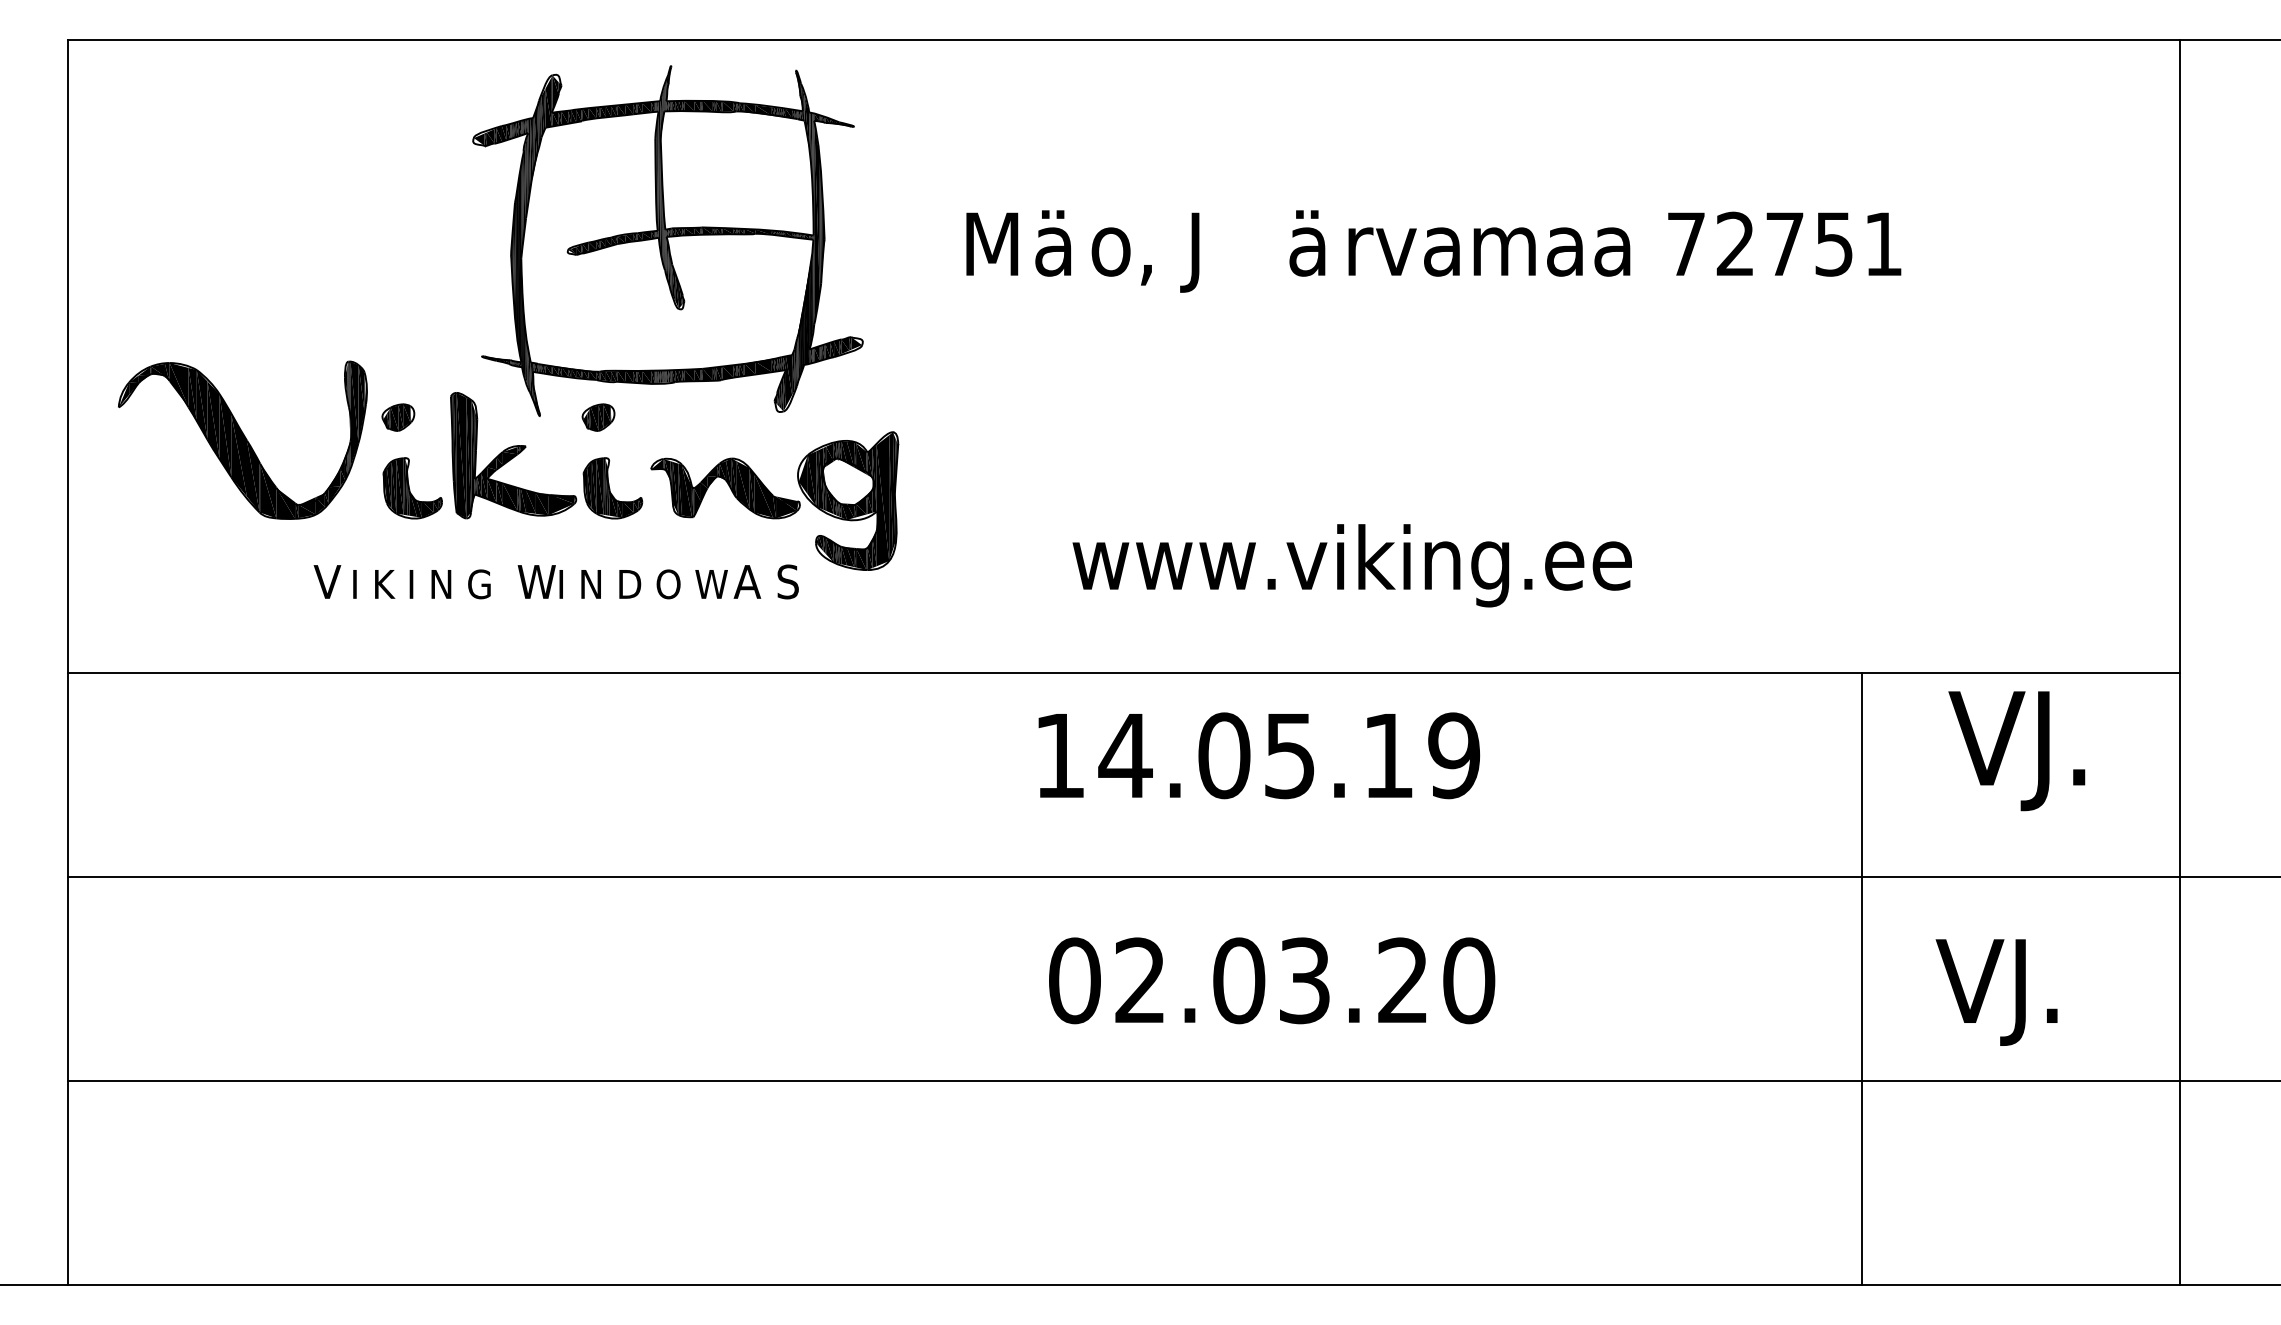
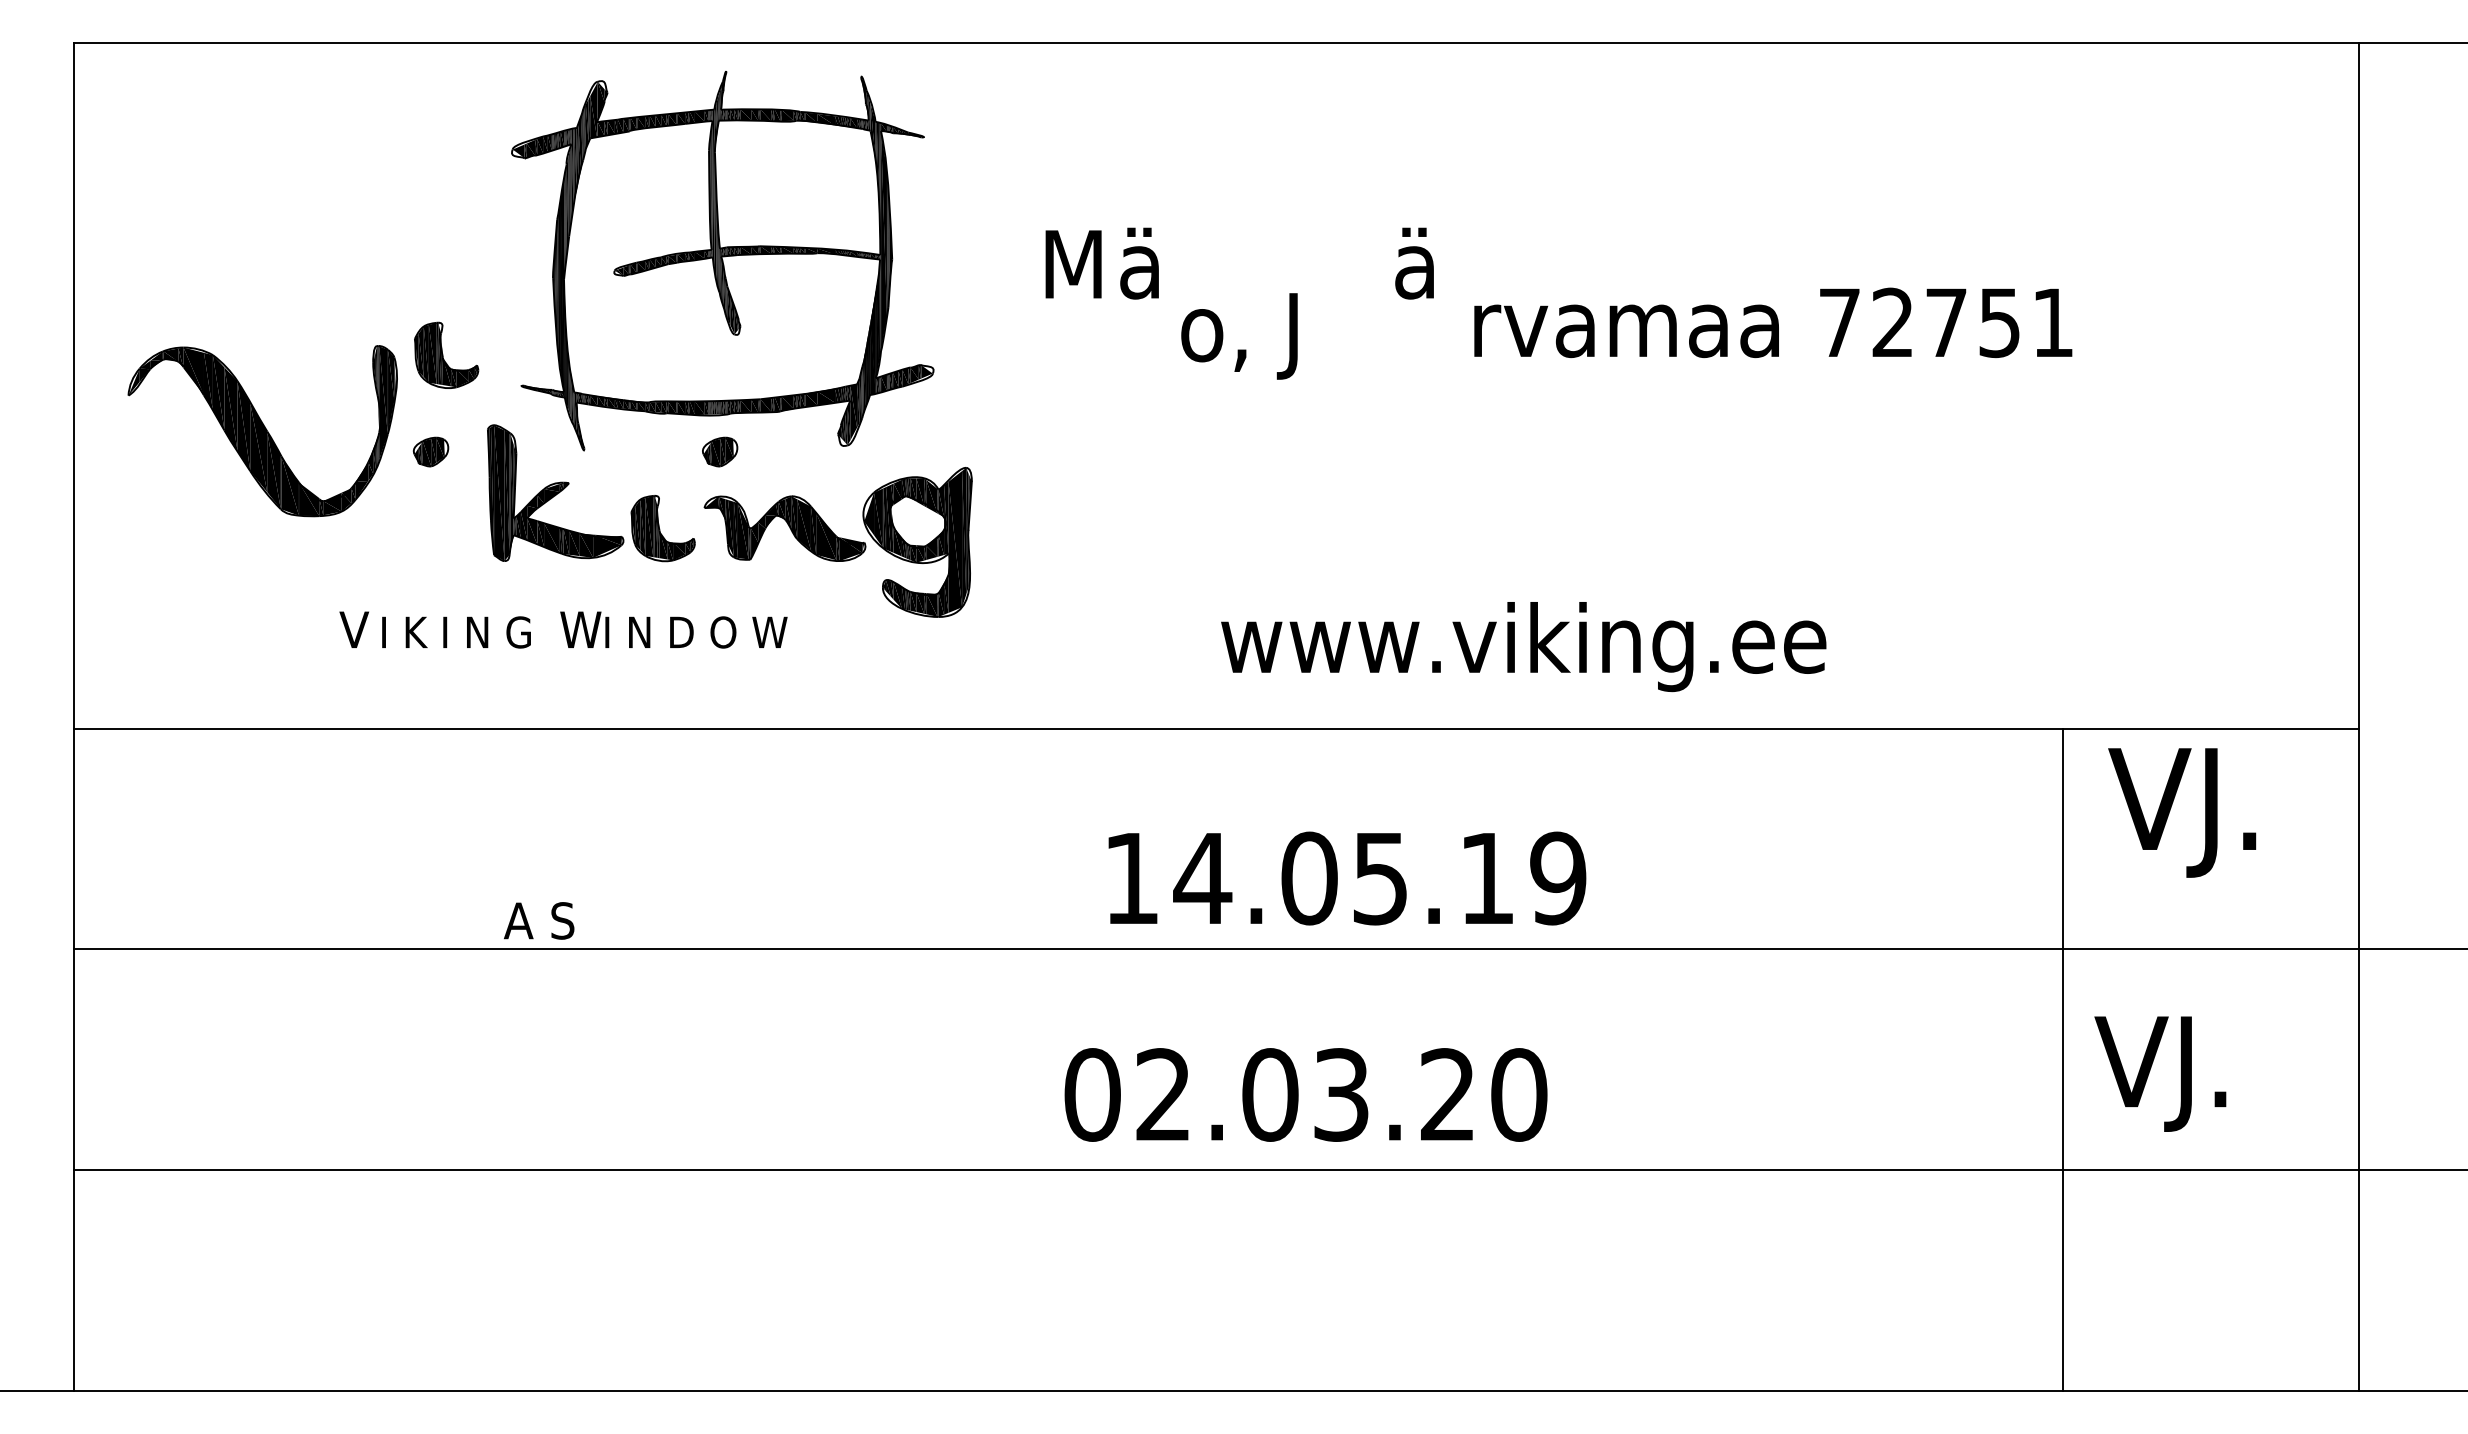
text: (1624, 243) -> (1772, 322), moved
text: (1145, 252) -> (1239, 336), moved
part: (598, 417) -> (720, 451), moved
part: (242, 439) -> (262, 430), moved
part: (412, 488) -> (446, 355), moved
text: (1351, 565) -> (1522, 646), moved
text: (765, 581) -> (538, 920), moved
text: (1259, 755) -> (1347, 878), moved
line: (1862, 979) -> (2062, 1059), moved
text: (1272, 980) -> (1306, 1094), moved

